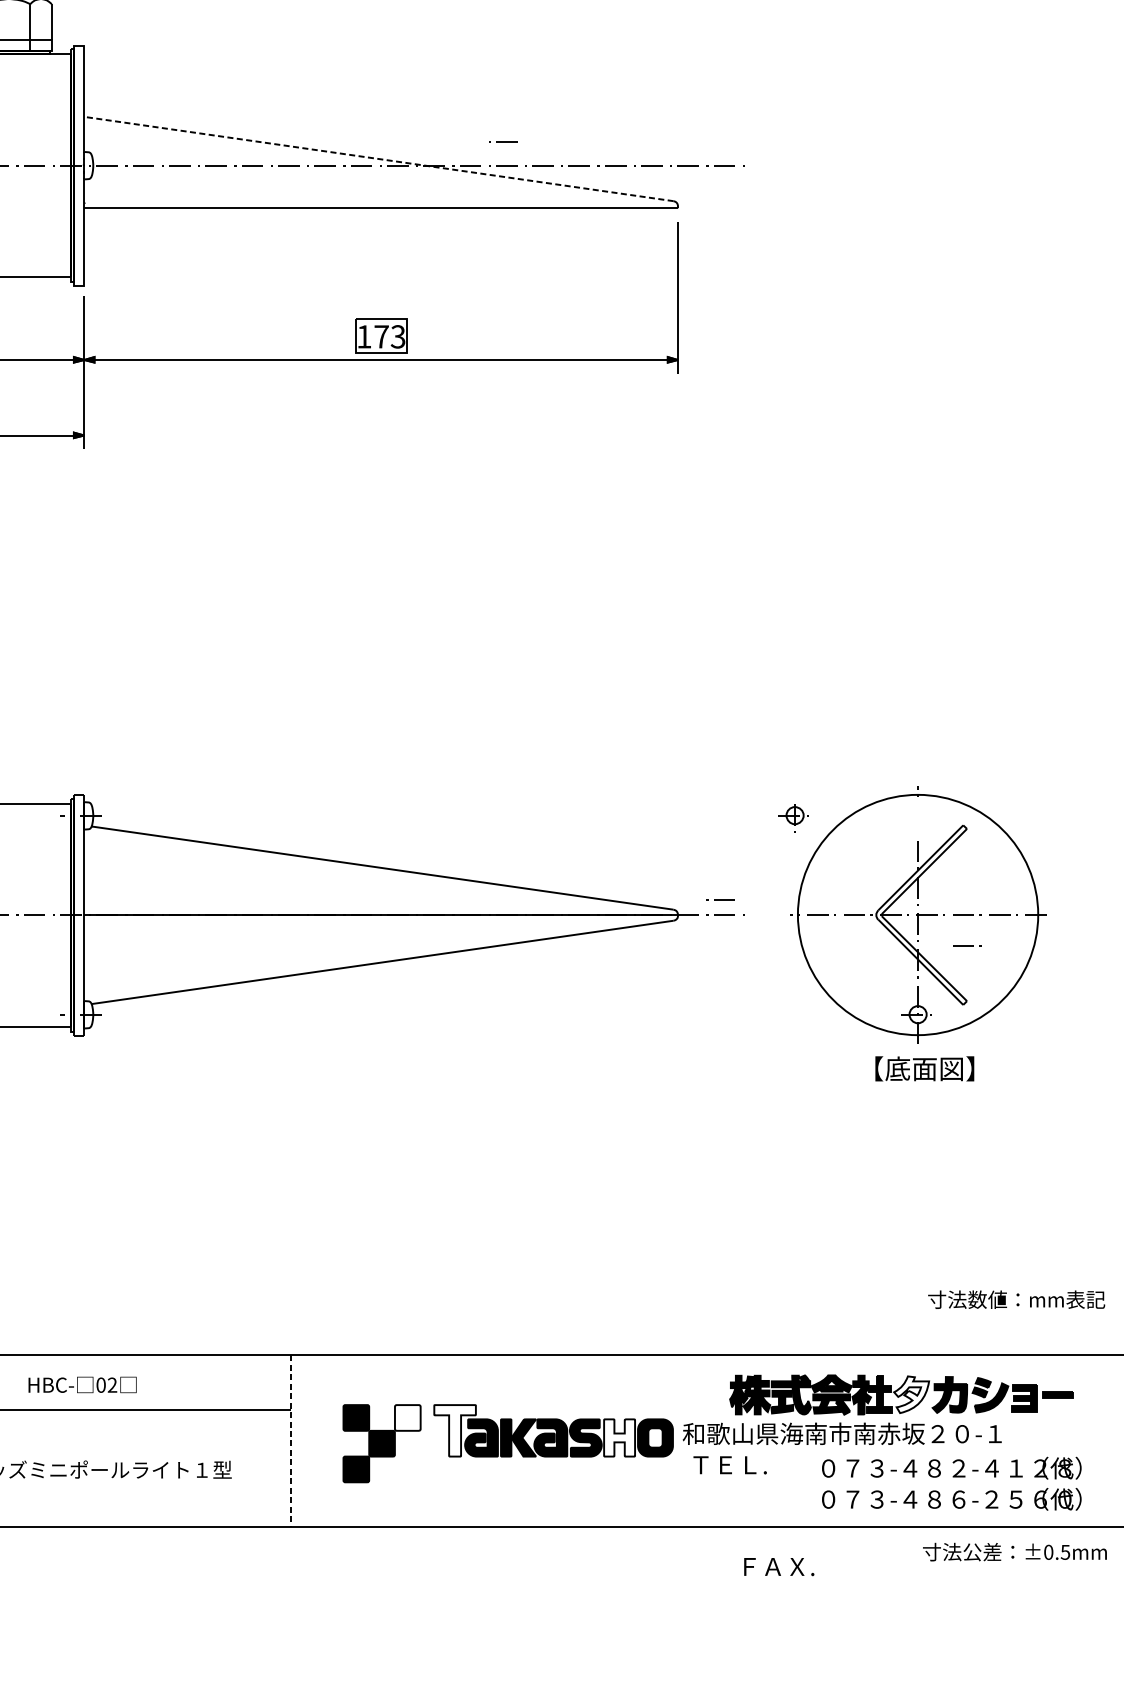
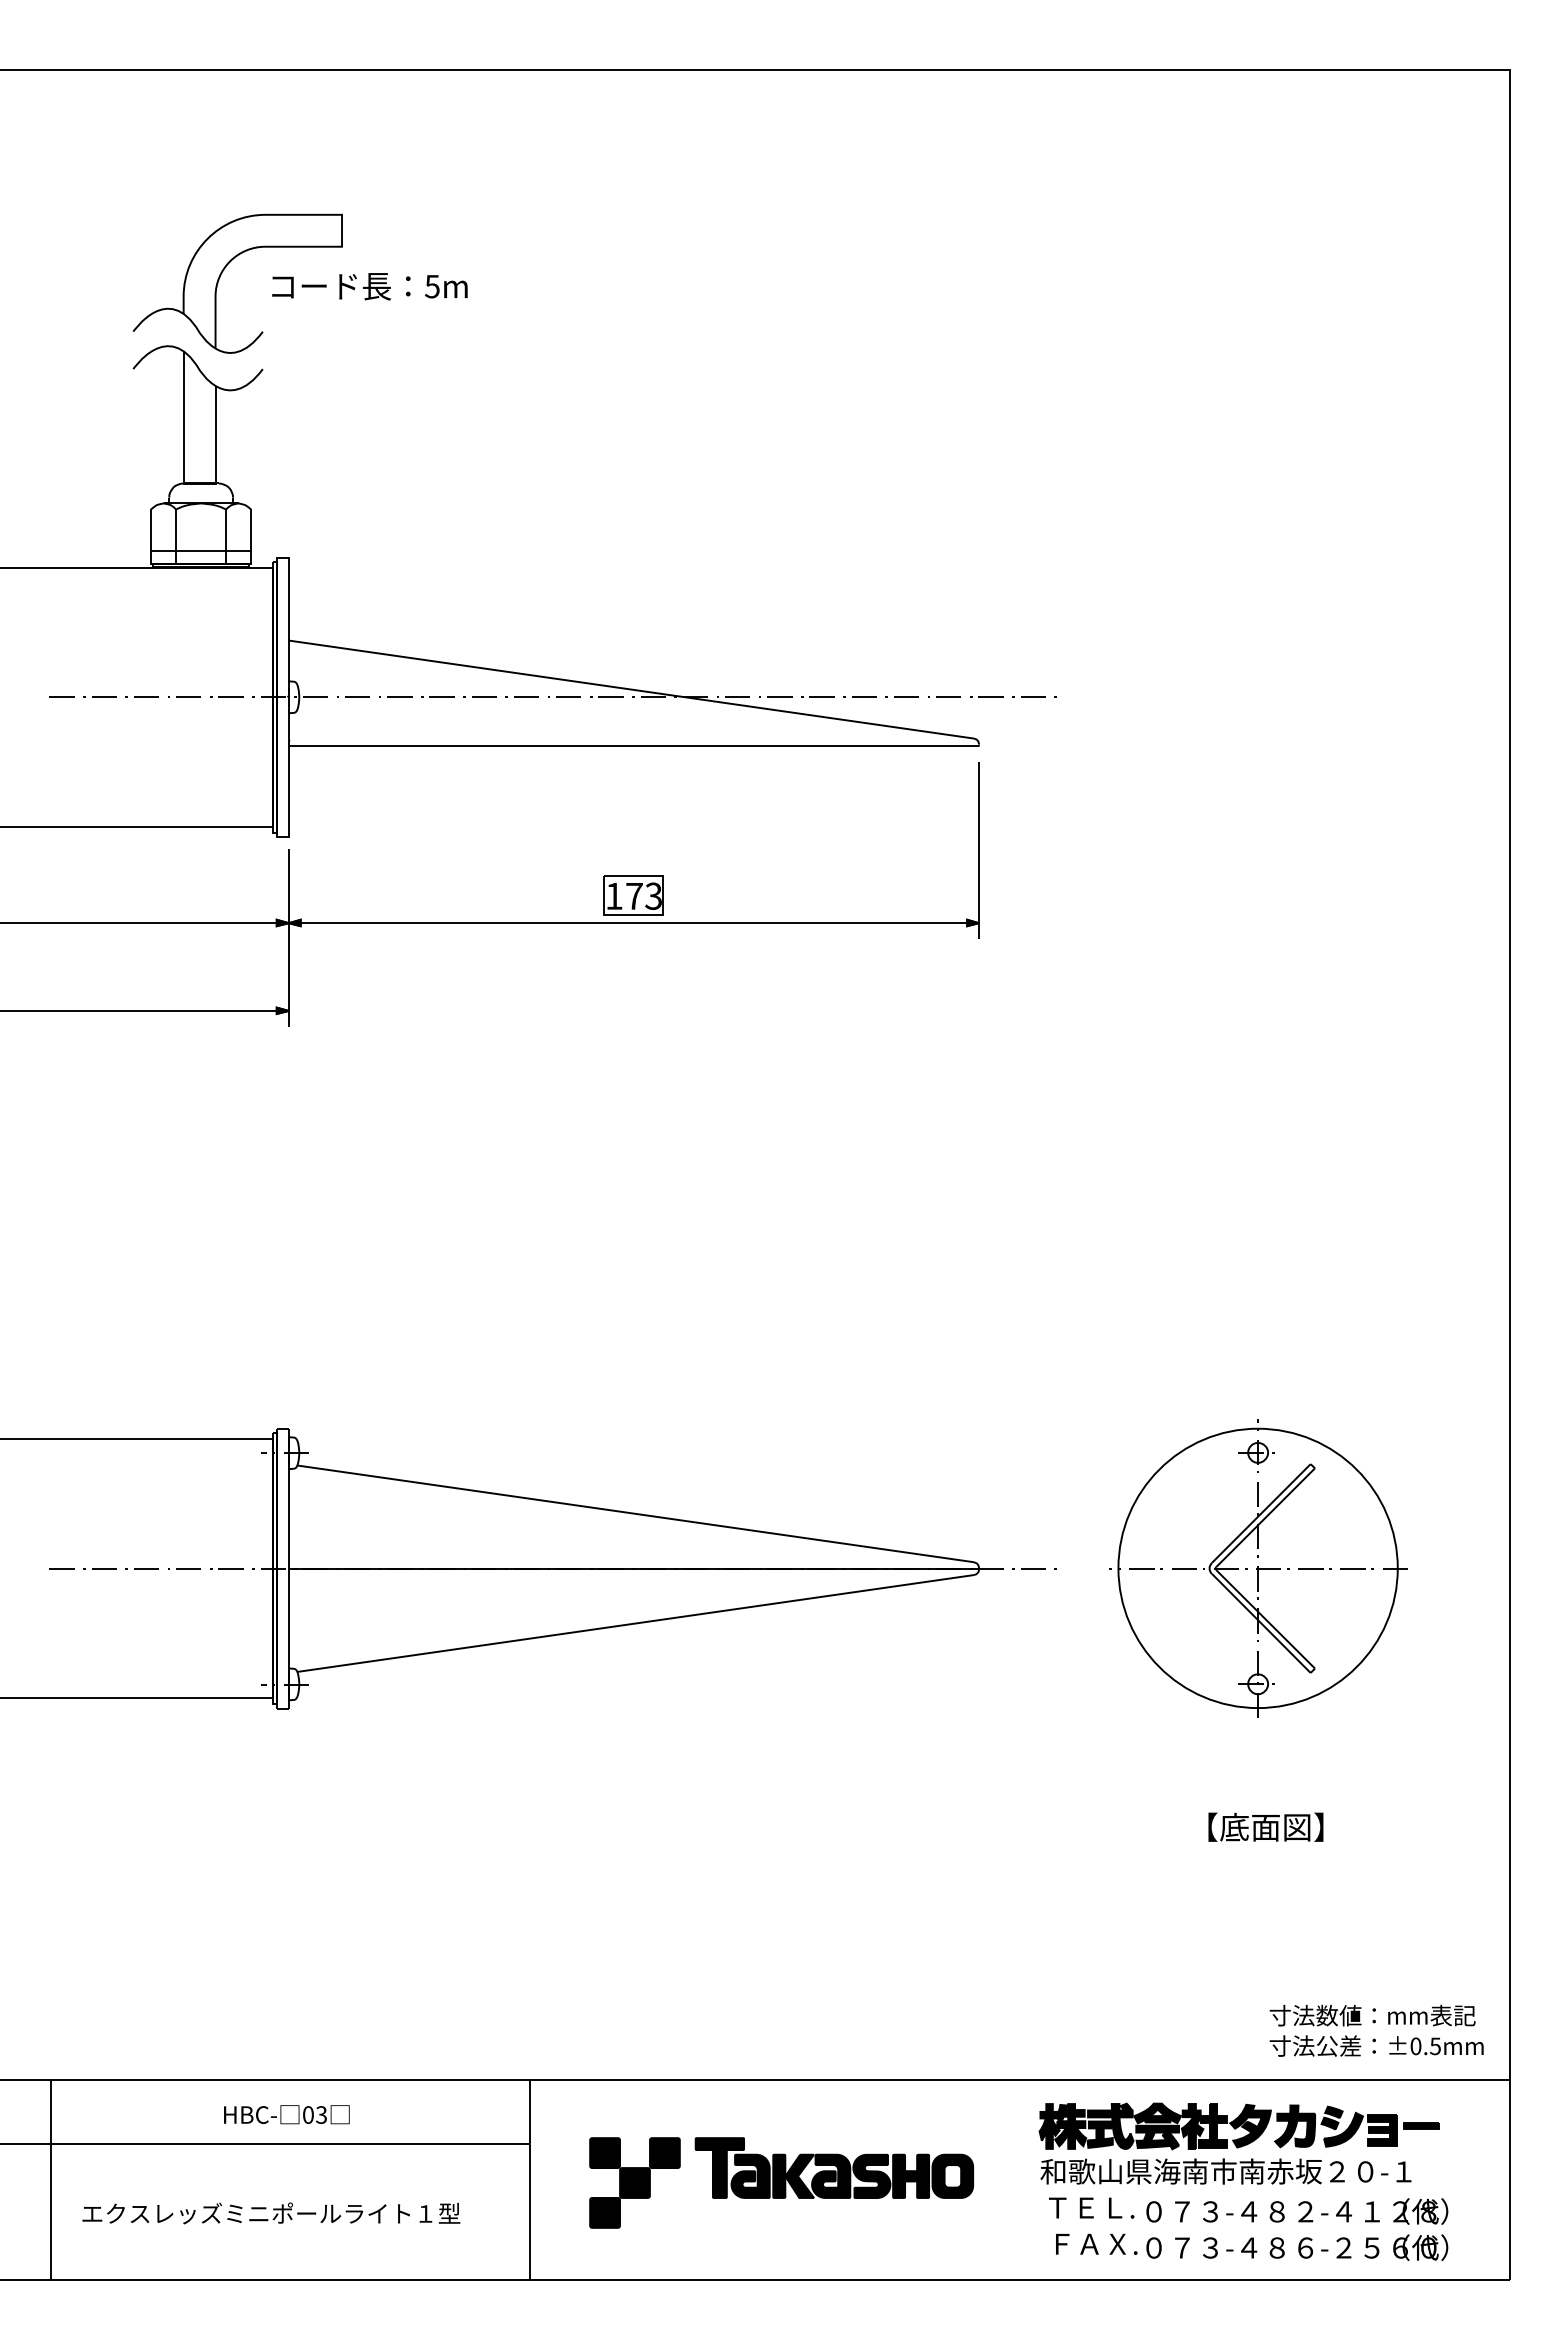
line: (502, 141) -> (775, 669), removed
line: (378, 158) -> (630, 689), dashed -> solid
part: (793, 818) -> (1256, 1456), moved
line: (720, 899) -> (1028, 1550), removed
line: (966, 946) -> (1314, 1604), removed
text: (924, 1068) -> (1265, 1826), moved
text: (112, 1384) -> (321, 2114), 02 -> 03
fill: (911, 1394) -> (1250, 2125), added
fill: (407, 1418) -> (664, 2153), added
fill: (454, 1430) -> (719, 2167), added
text: (841, 1433) -> (1225, 2171), moved
fill: (619, 1437) -> (911, 2175), added
line: (291, 1440) -> (529, 2179), dashed -> solid
text: (730, 1464) -> (1091, 2207), moved
text: (1014, 1551) -> (1376, 2045), moved
text: (779, 1566) -> (1096, 2243), moved

